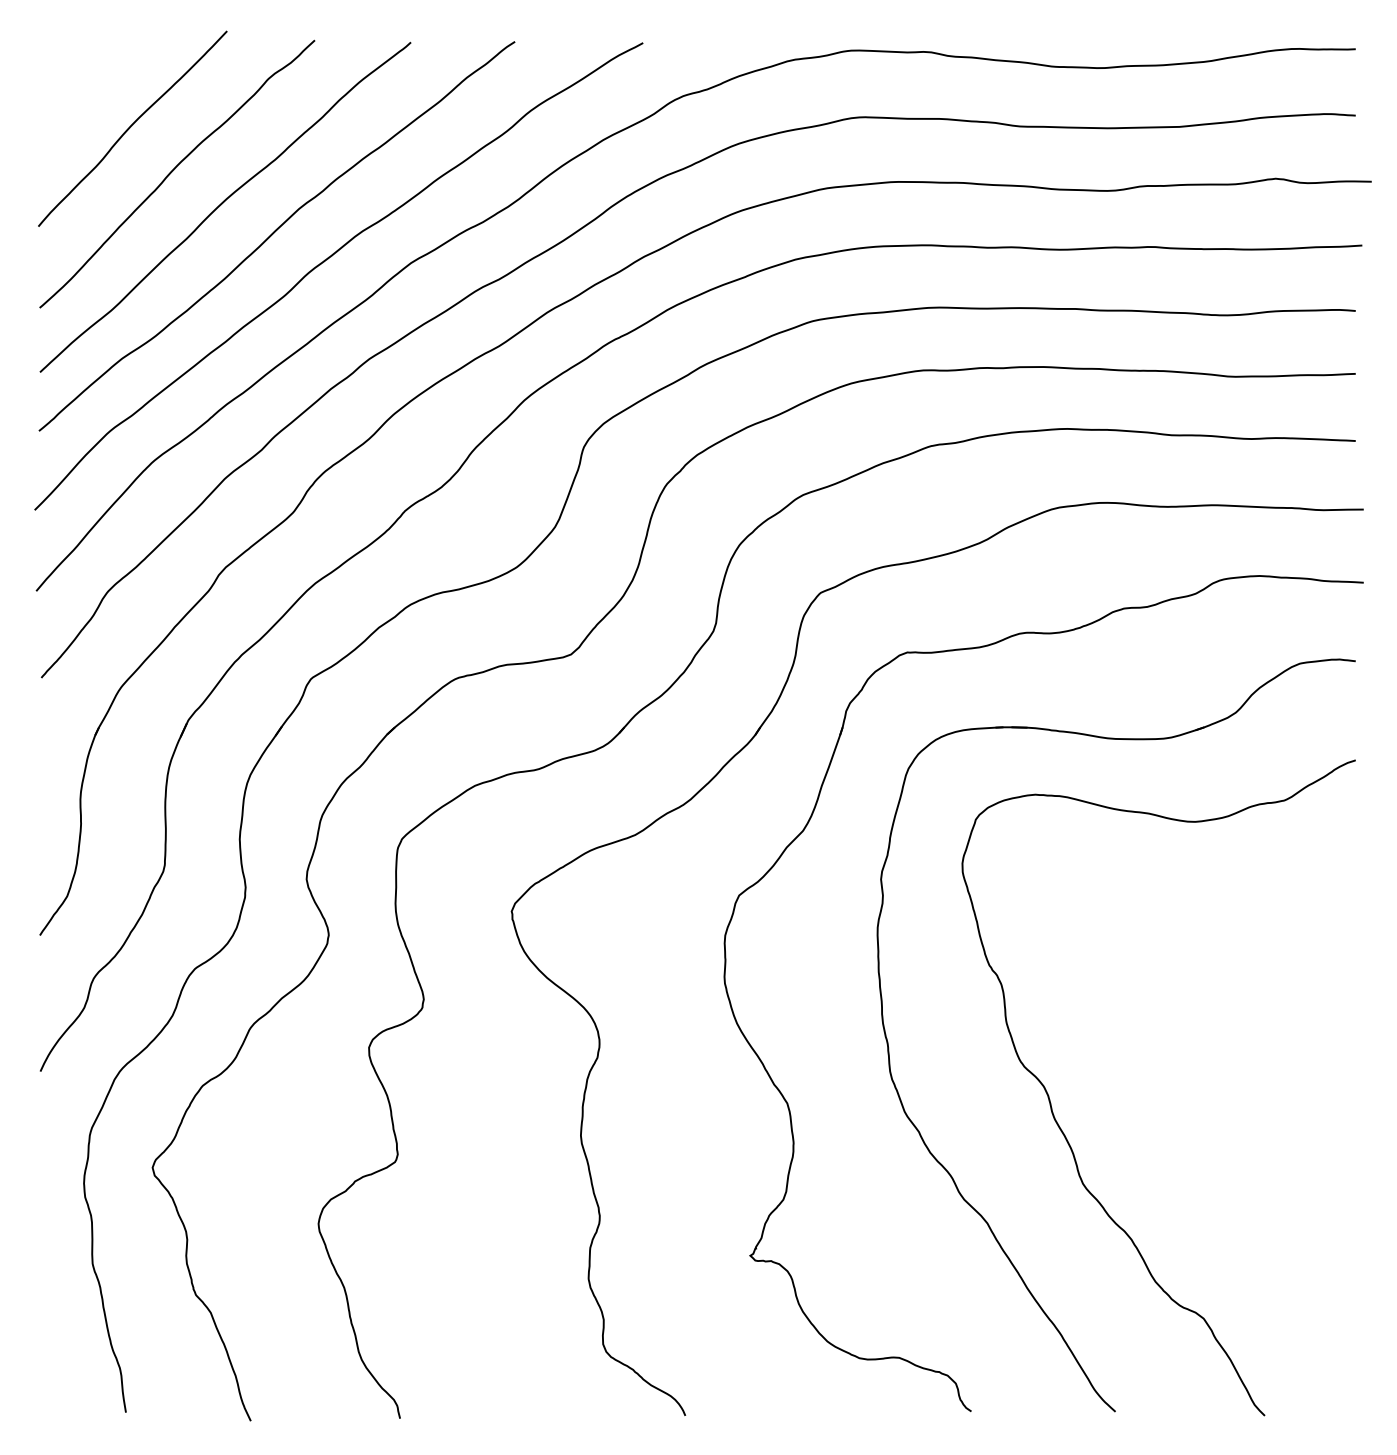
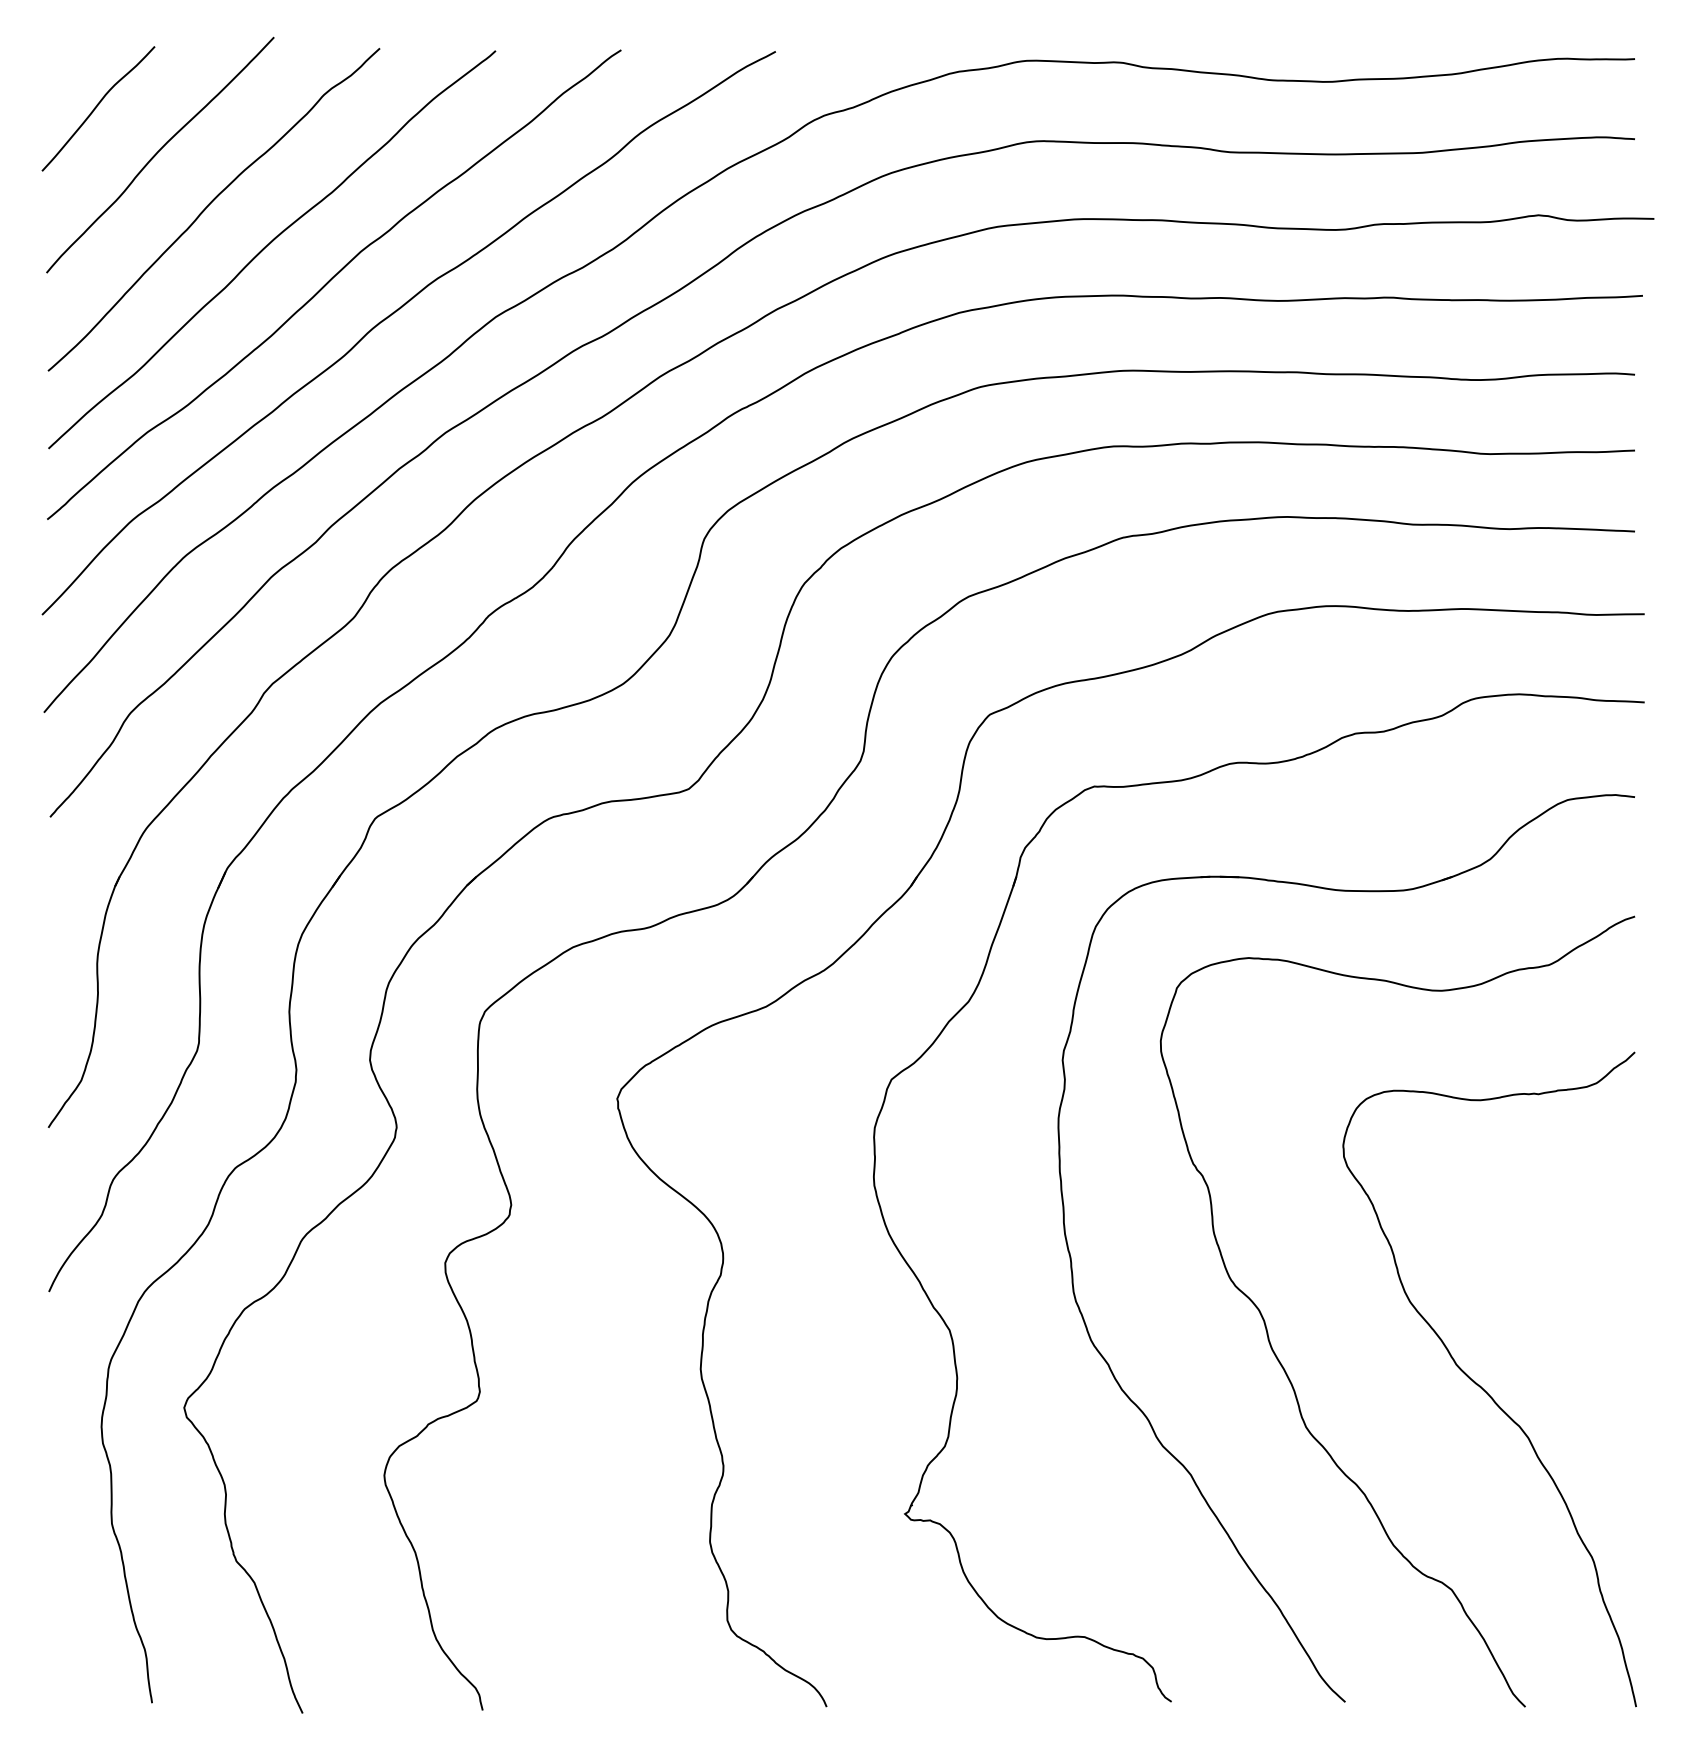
curve: (79, 90) -> (96, 108), added
curve: (1228, 1150) -> (1481, 1386), added

